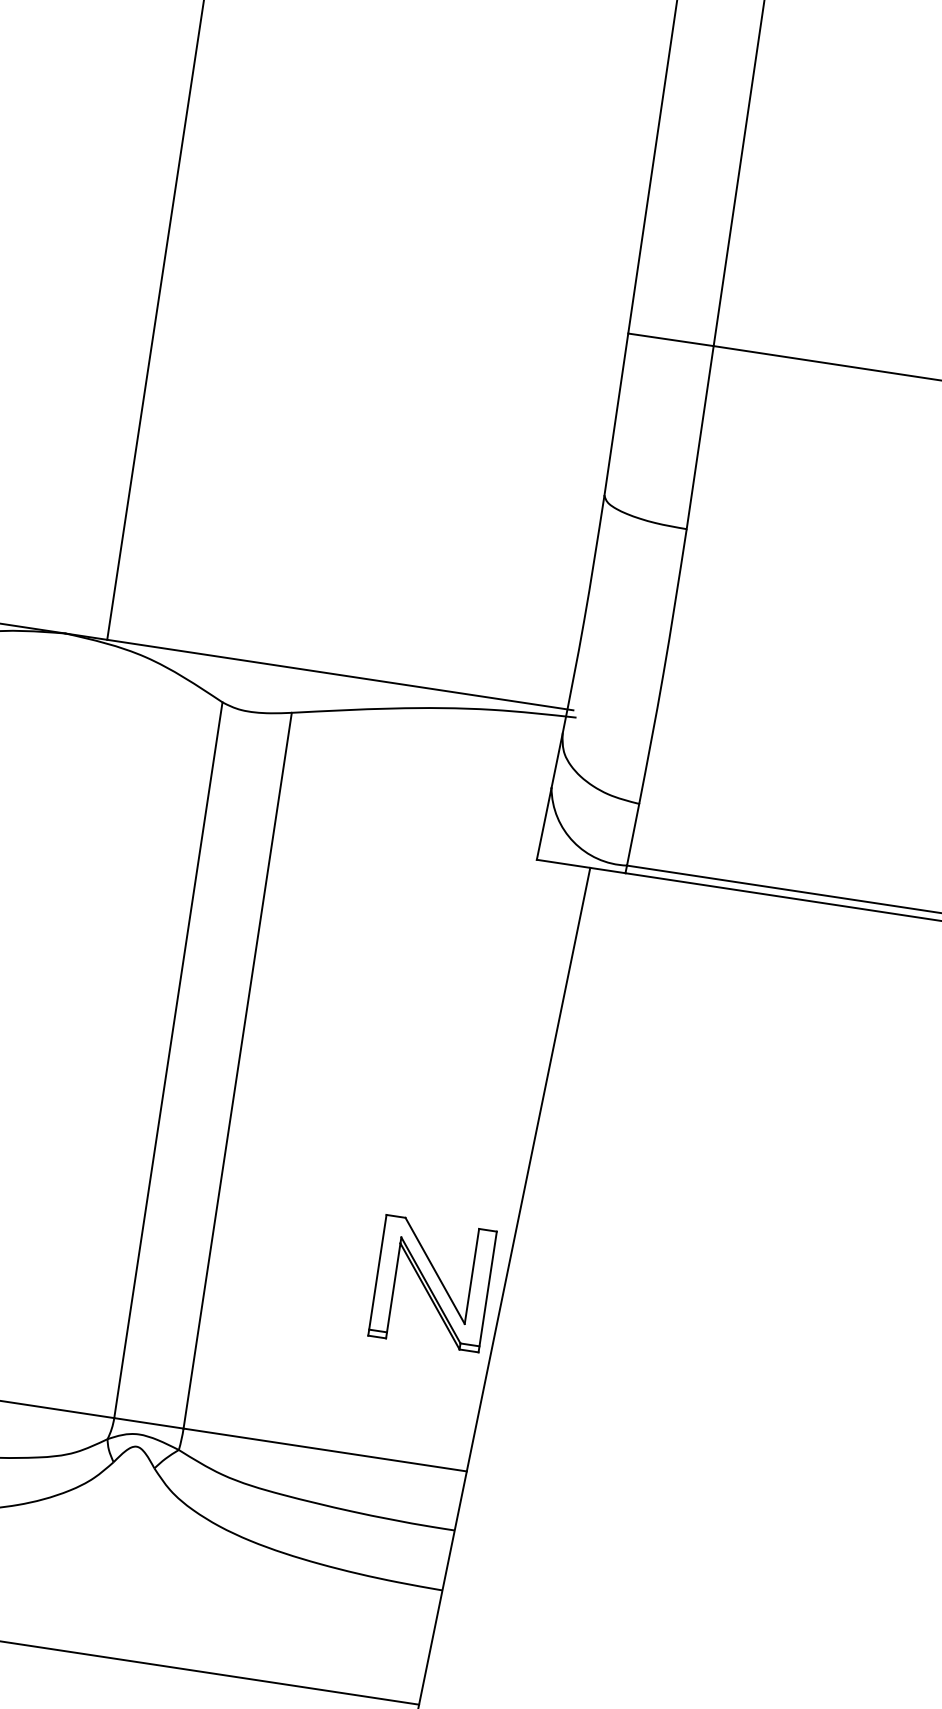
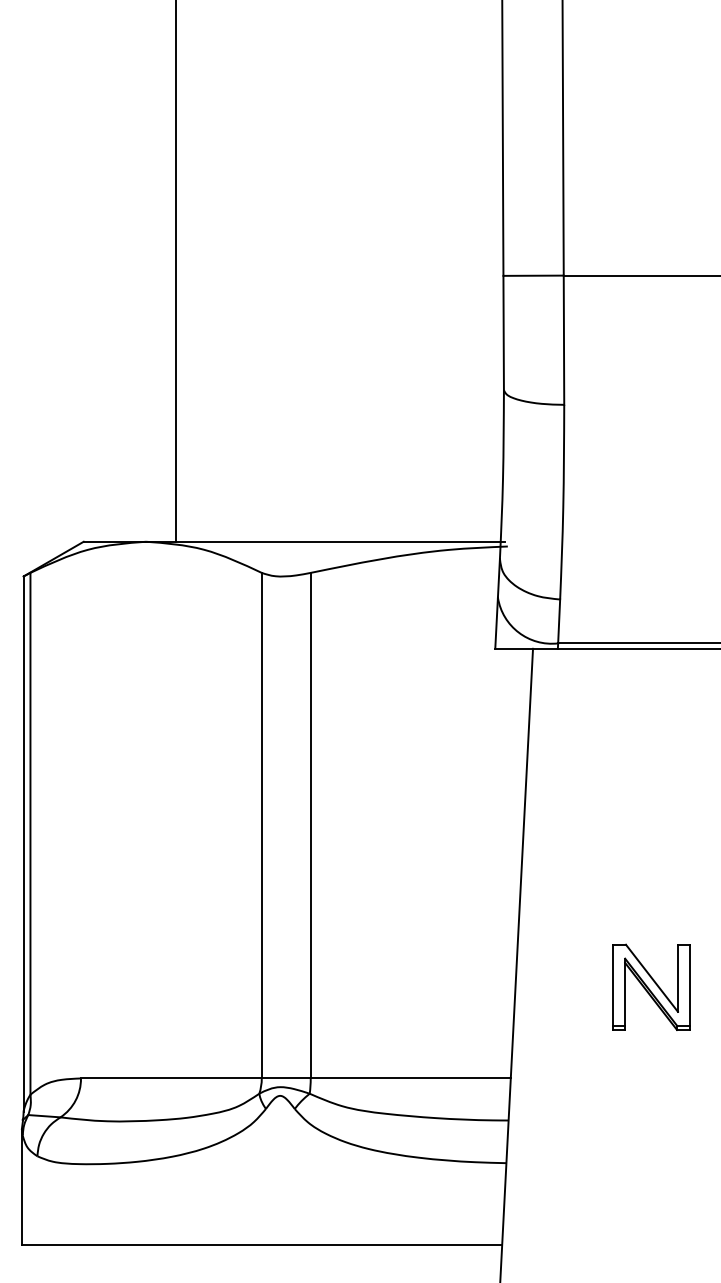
part: (432, 1282) -> (651, 986), moved

